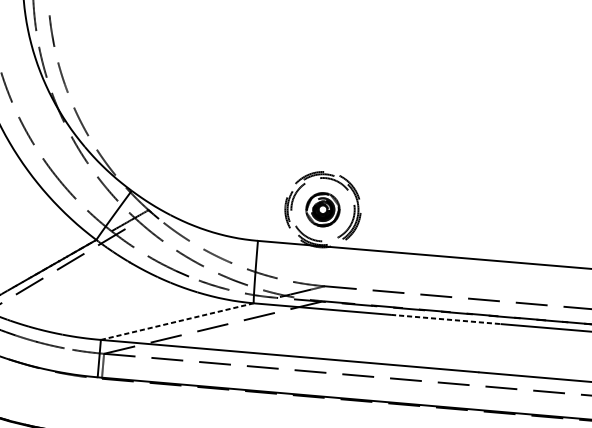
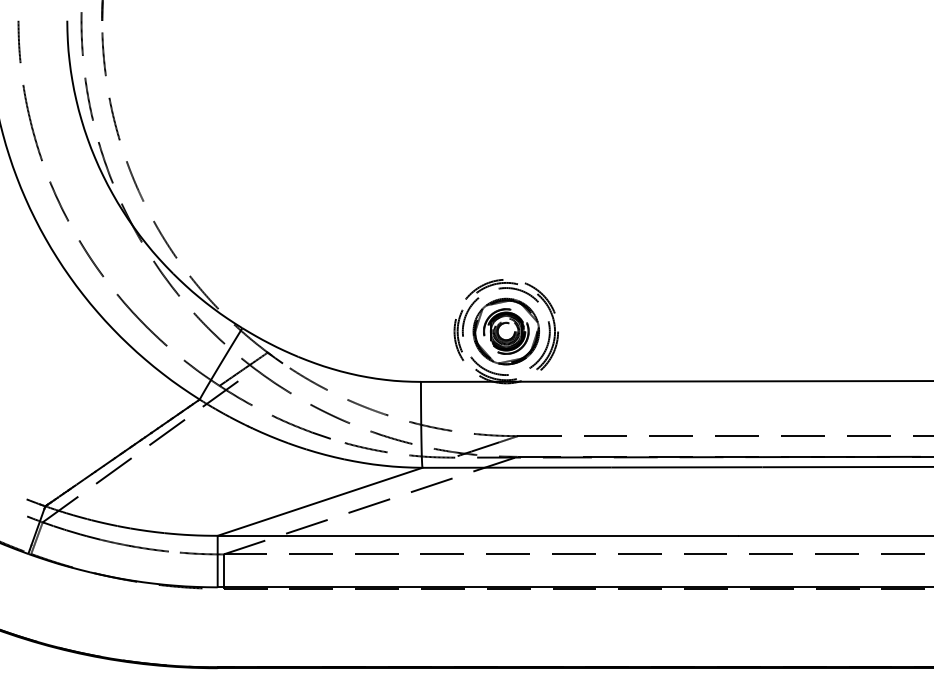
part: (322, 209) -> (505, 331), size x1.43
line: (446, 319) -> (687, 467), dashed -> solid
line: (177, 321) -> (320, 501), dashed -> solid

